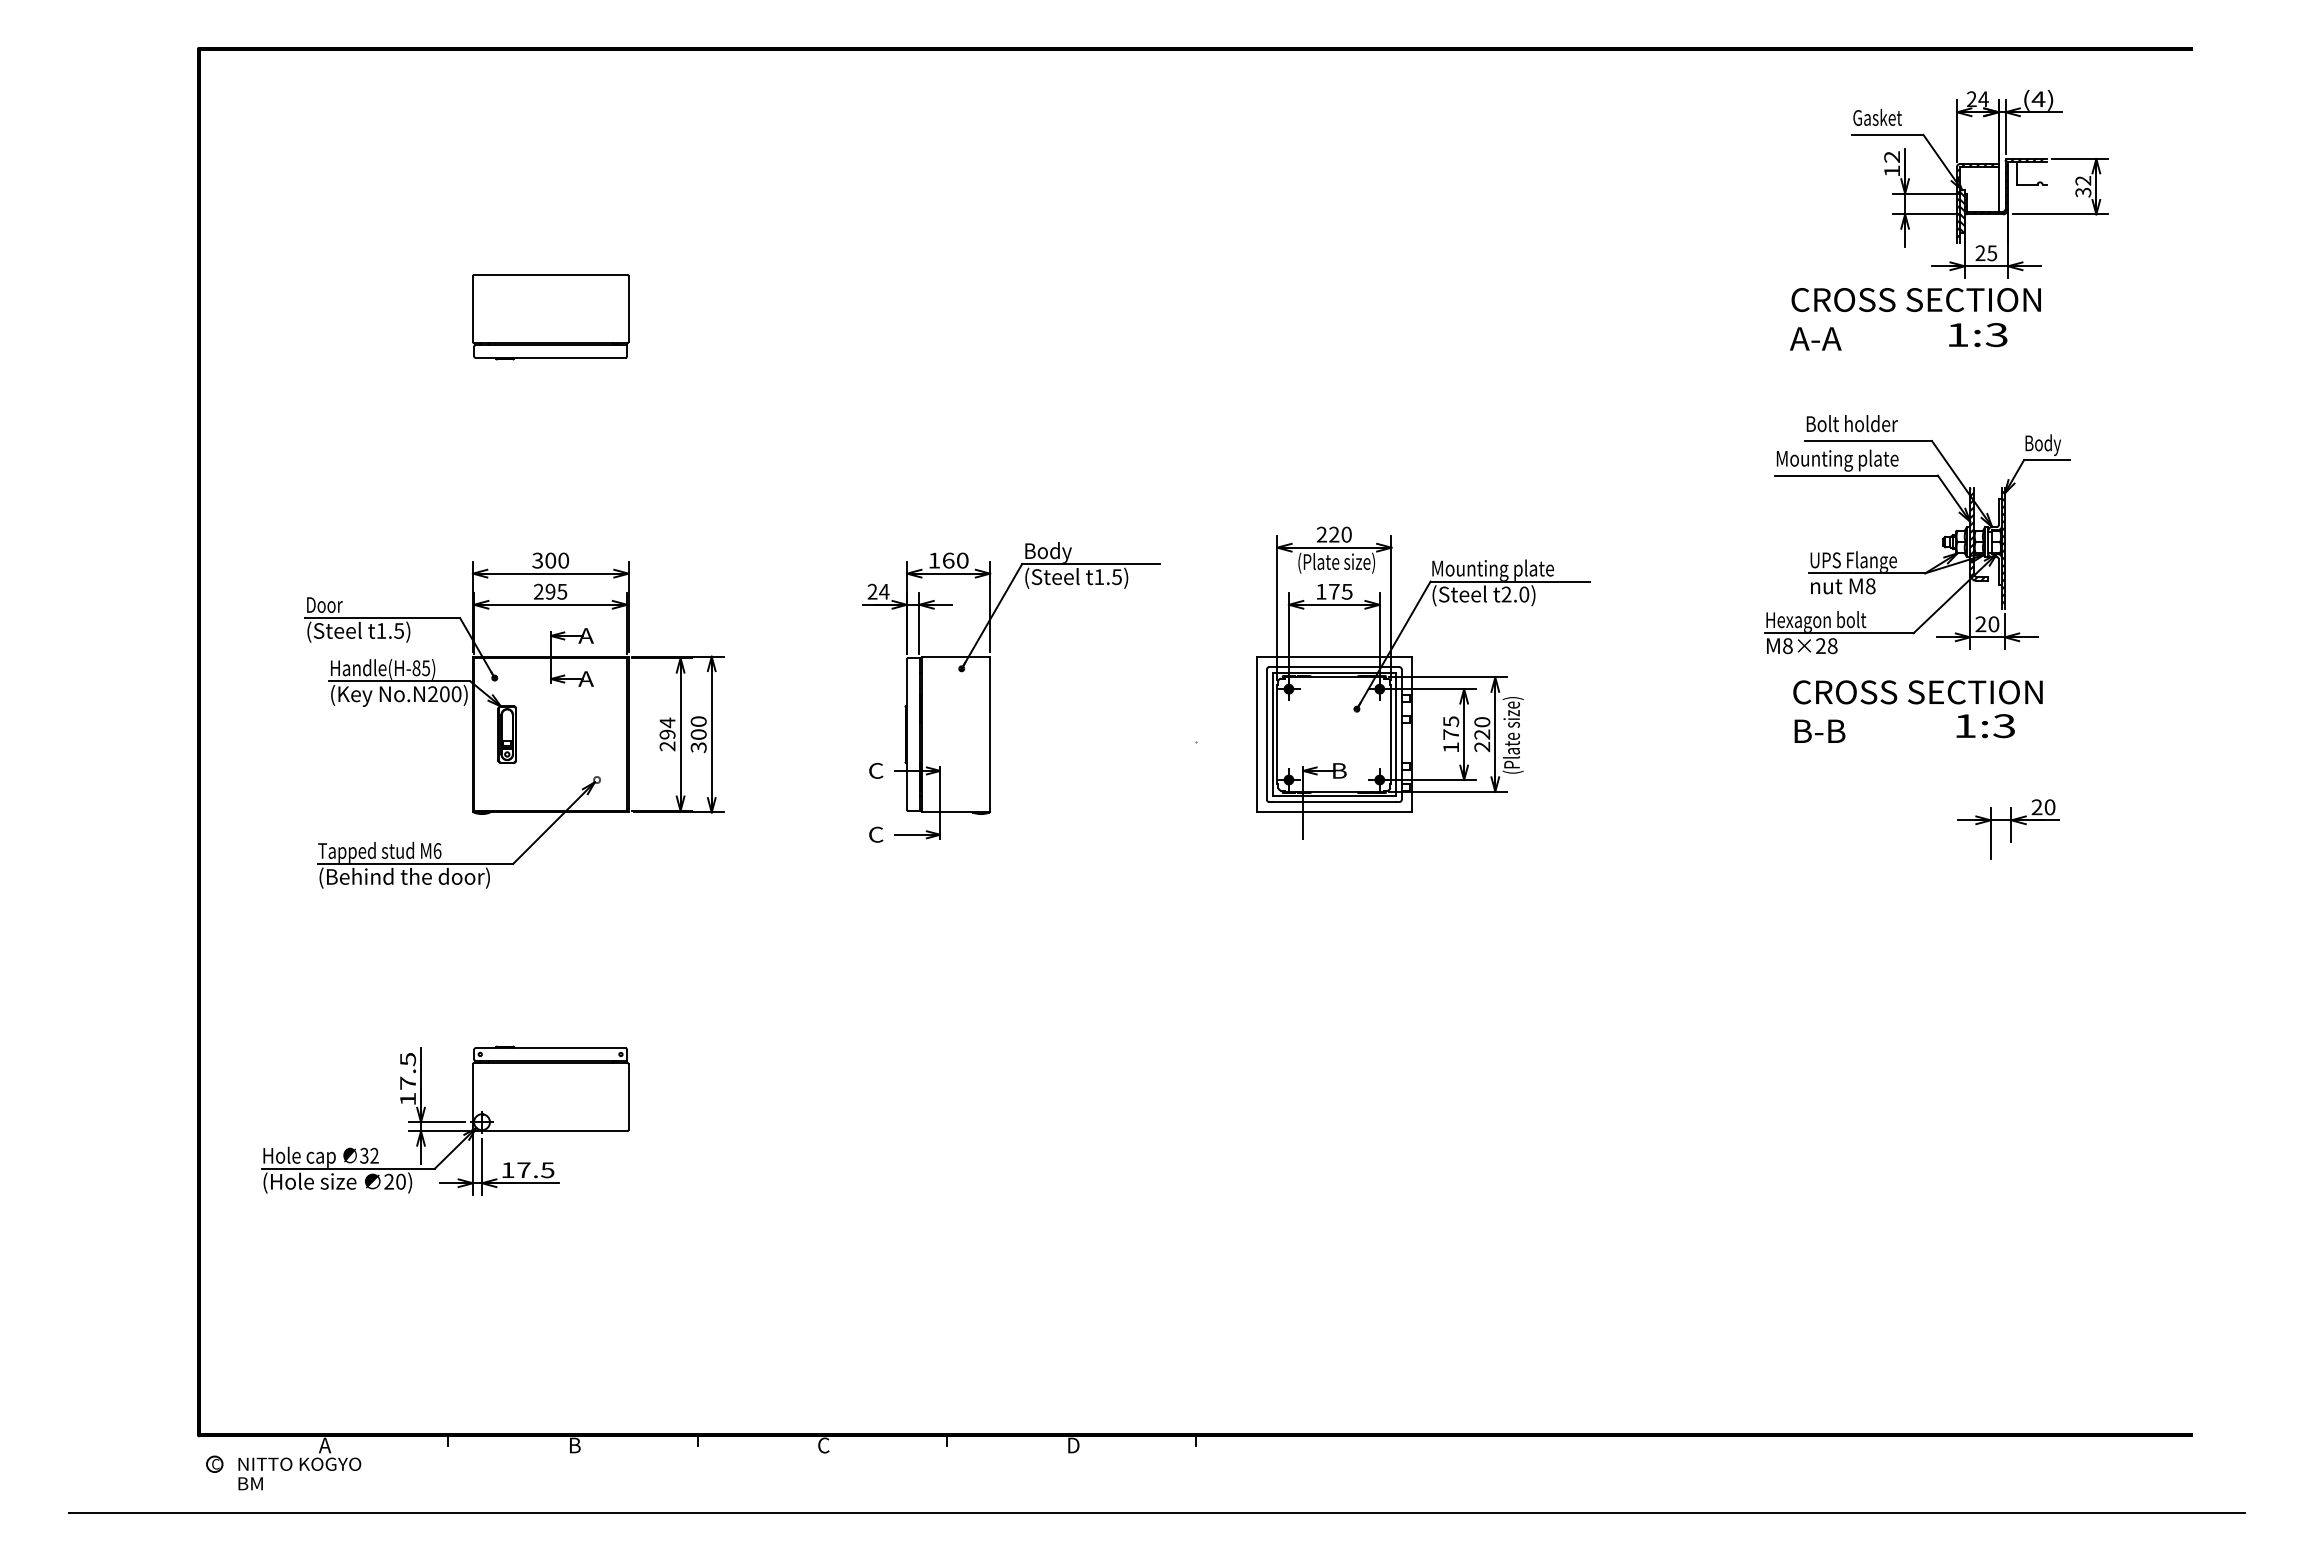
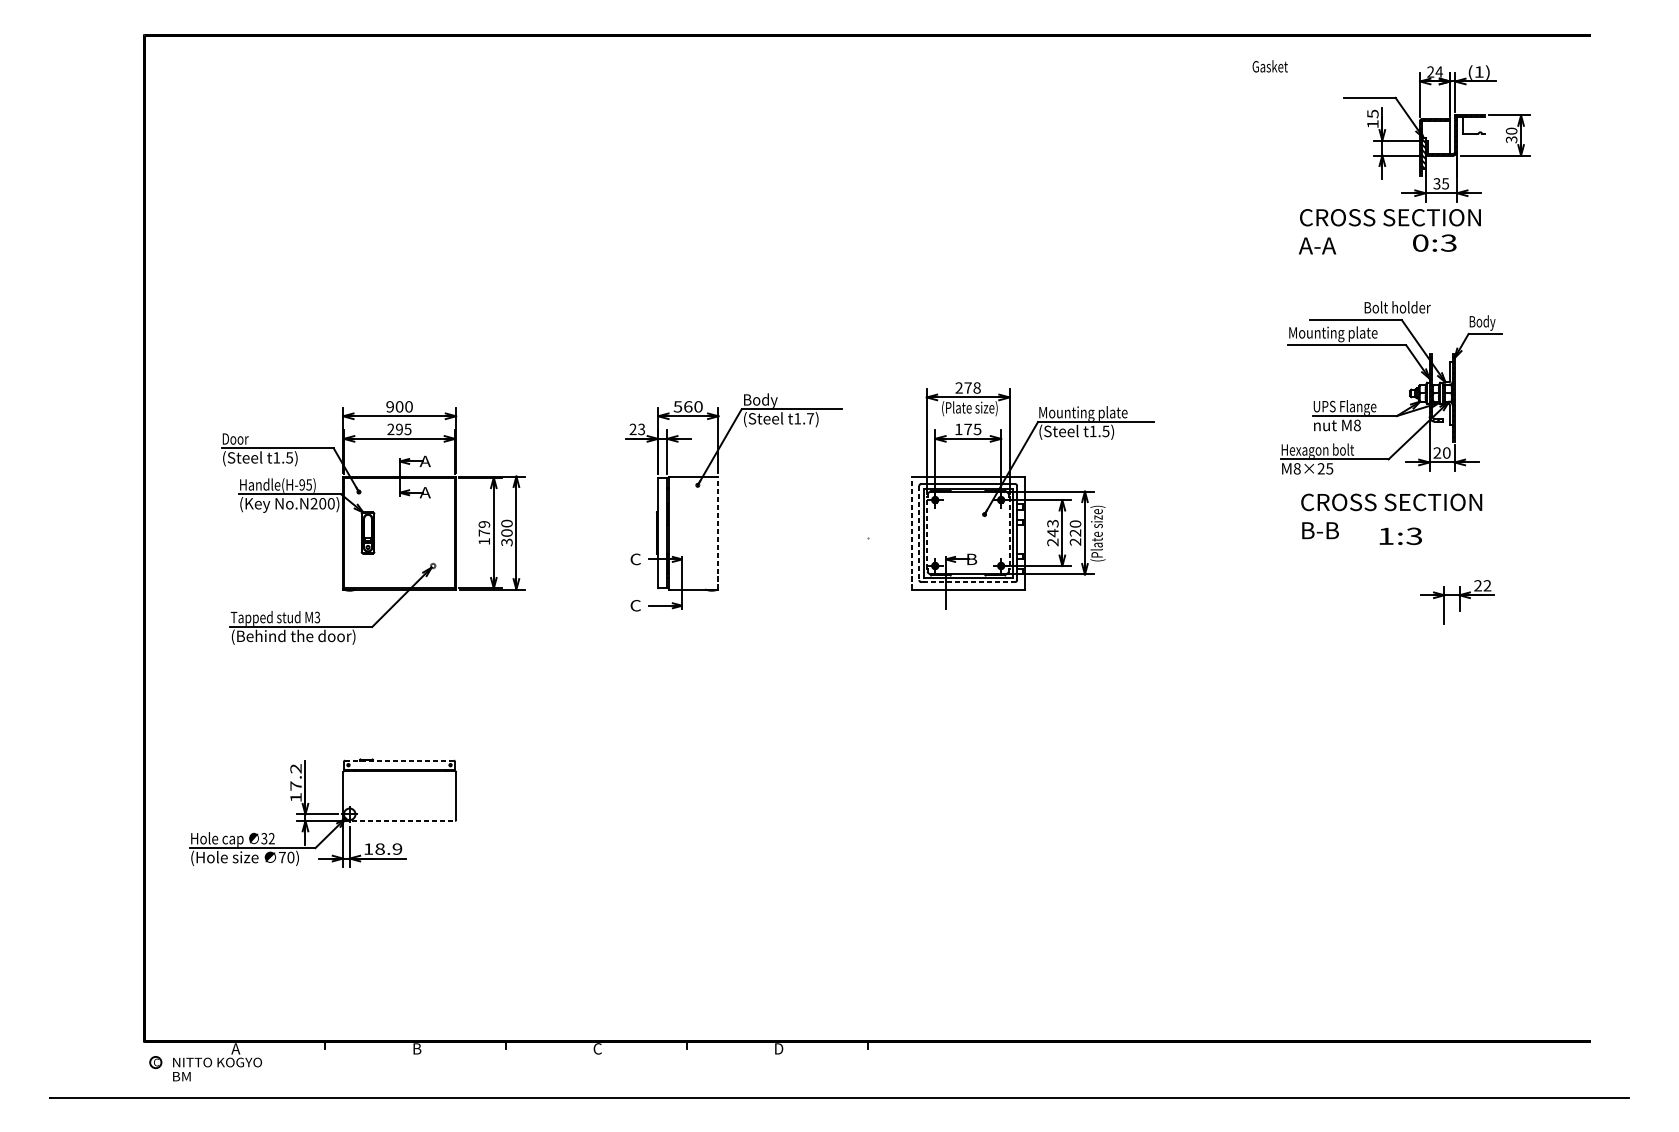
text: (2038, 98) -> (1479, 71), (4) -> (1)
text: (1877, 116) -> (1270, 65), moved
text: (1892, 157) -> (1373, 114), 12 -> 15
text: (2083, 180) -> (1511, 131), 32 -> 30
text: (1980, 253) -> (1437, 183), 25 -> 35
part: (550, 317) -> (399, 230), removed
text: (1957, 335) -> (1420, 243), 1:3 -> 0:3
text: (1851, 423) -> (1397, 307), moved
text: (1340, 534) -> (972, 387), 220 -> 278
text: (537, 560) -> (389, 406), 300 -> 900
text: (934, 560) -> (678, 406), 160 -> 560
text: (1116, 577) -> (810, 419), t1.5) -> t1.7)
text: (884, 591) -> (641, 429), 24 -> 23
text: (1515, 594) -> (1099, 431), t2.0) -> t1.5)
text: (1832, 645) -> (1329, 468), M8×28 -> M8×25
text: (416, 668) -> (302, 485), Handle(H-85) -> Handle(H-95)
text: (1985, 726) -> (1400, 536), moved
text: (667, 734) -> (484, 532), 294 -> 179
line: (990, 734) -> (718, 532), solid -> dashed
line: (1256, 734) -> (911, 532), solid -> dashed
line: (1266, 734) -> (918, 532), solid -> dashed
line: (1277, 734) -> (926, 532), solid -> dashed
text: (1450, 734) -> (1052, 532), 175 -> 243
line: (1391, 735) -> (1009, 533), solid -> dashed
line: (1334, 802) -> (968, 582), solid -> dashed
text: (2049, 807) -> (1487, 585), 20 -> 22
text: (437, 850) -> (317, 617), M6 -> M3
line: (551, 1048) -> (400, 760), solid -> dashed
text: (408, 1059) -> (296, 768), 17.5 -> 17.2
line: (551, 1131) -> (400, 821), solid -> dashed
text: (535, 1170) -> (388, 849), 17.5 -> 18.9
text: (389, 1181) -> (282, 857), 20) -> 70)

